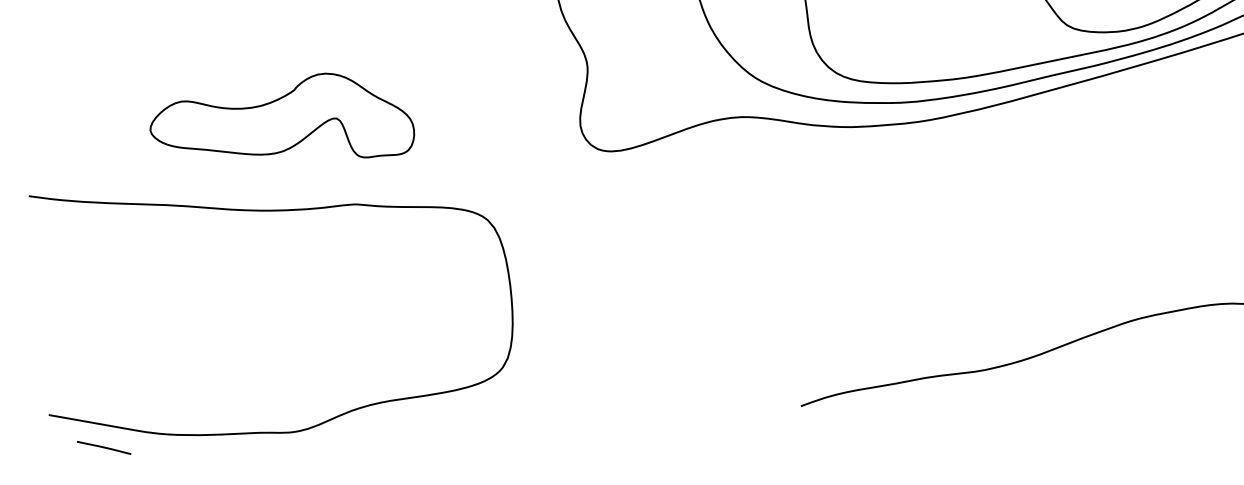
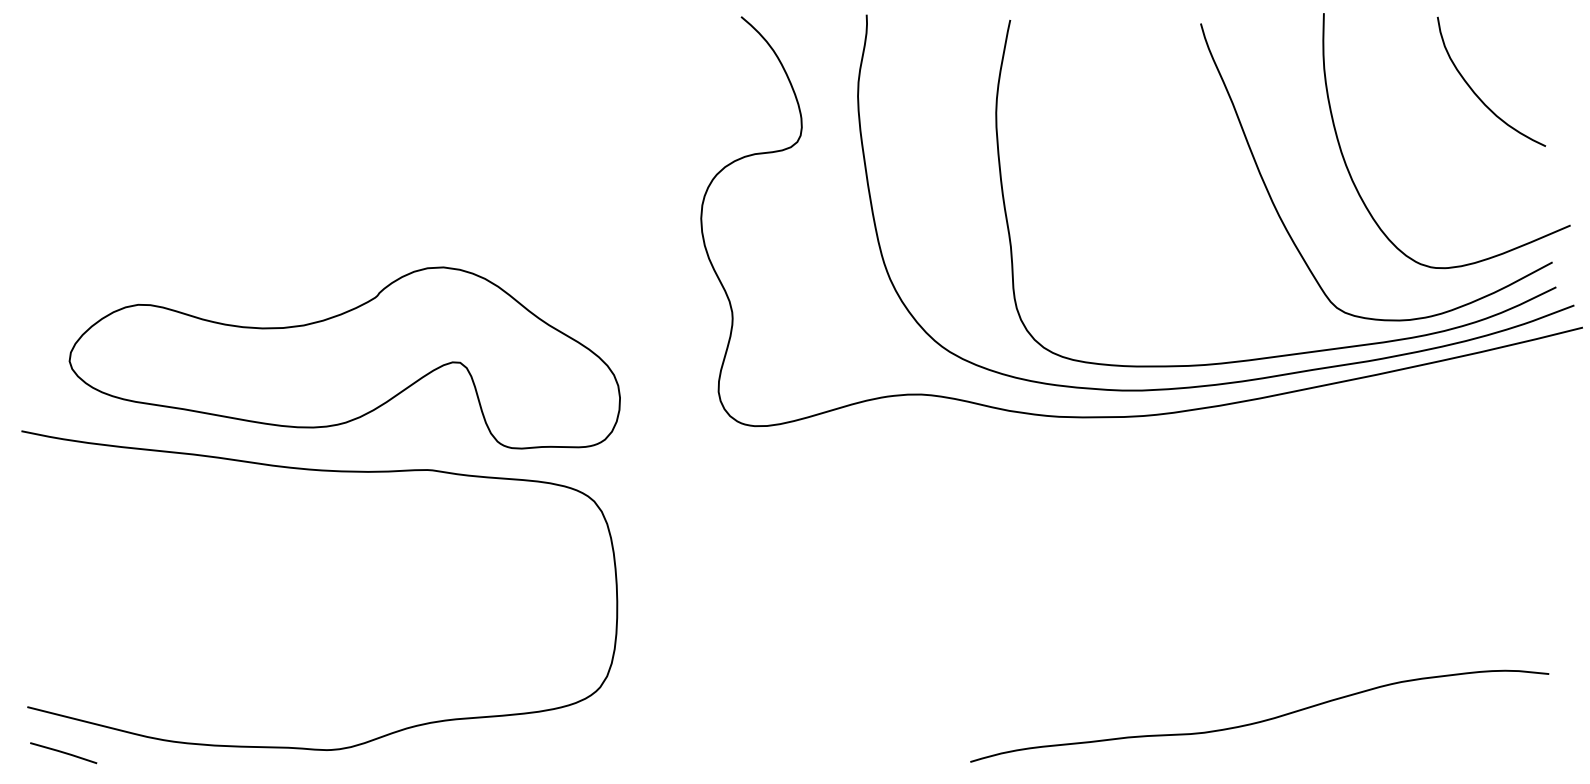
part: (281, 119) -> (344, 357), size x1.67
line: (103, 448) -> (63, 753), moved

